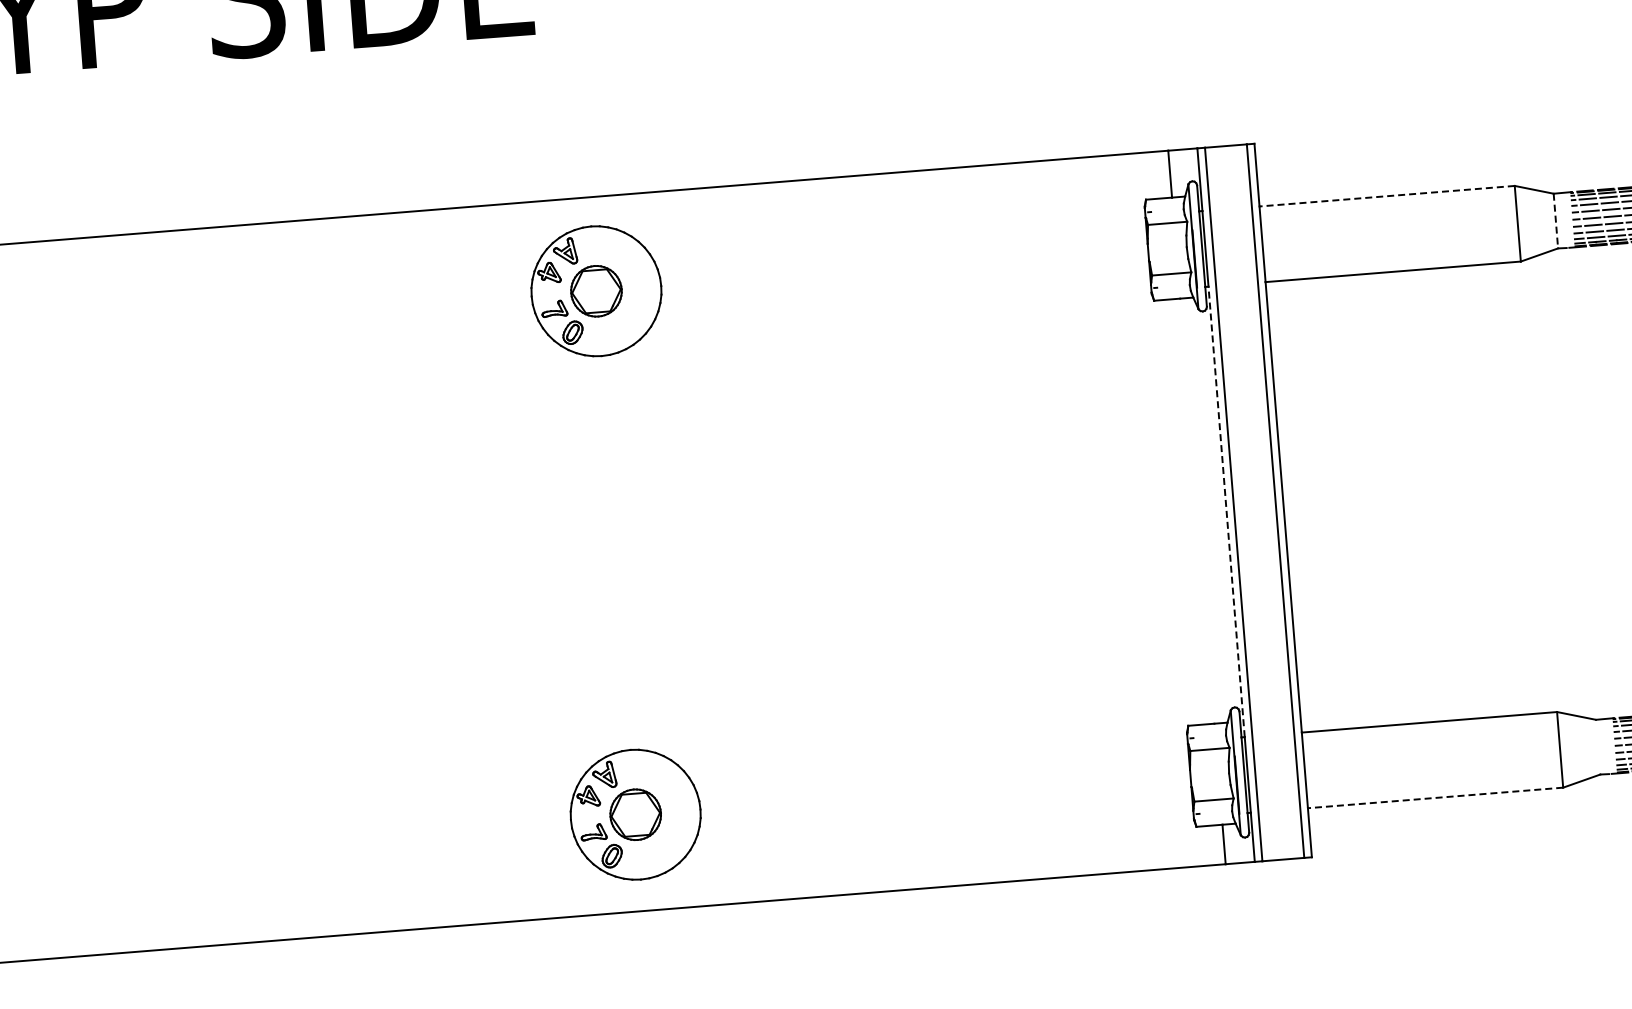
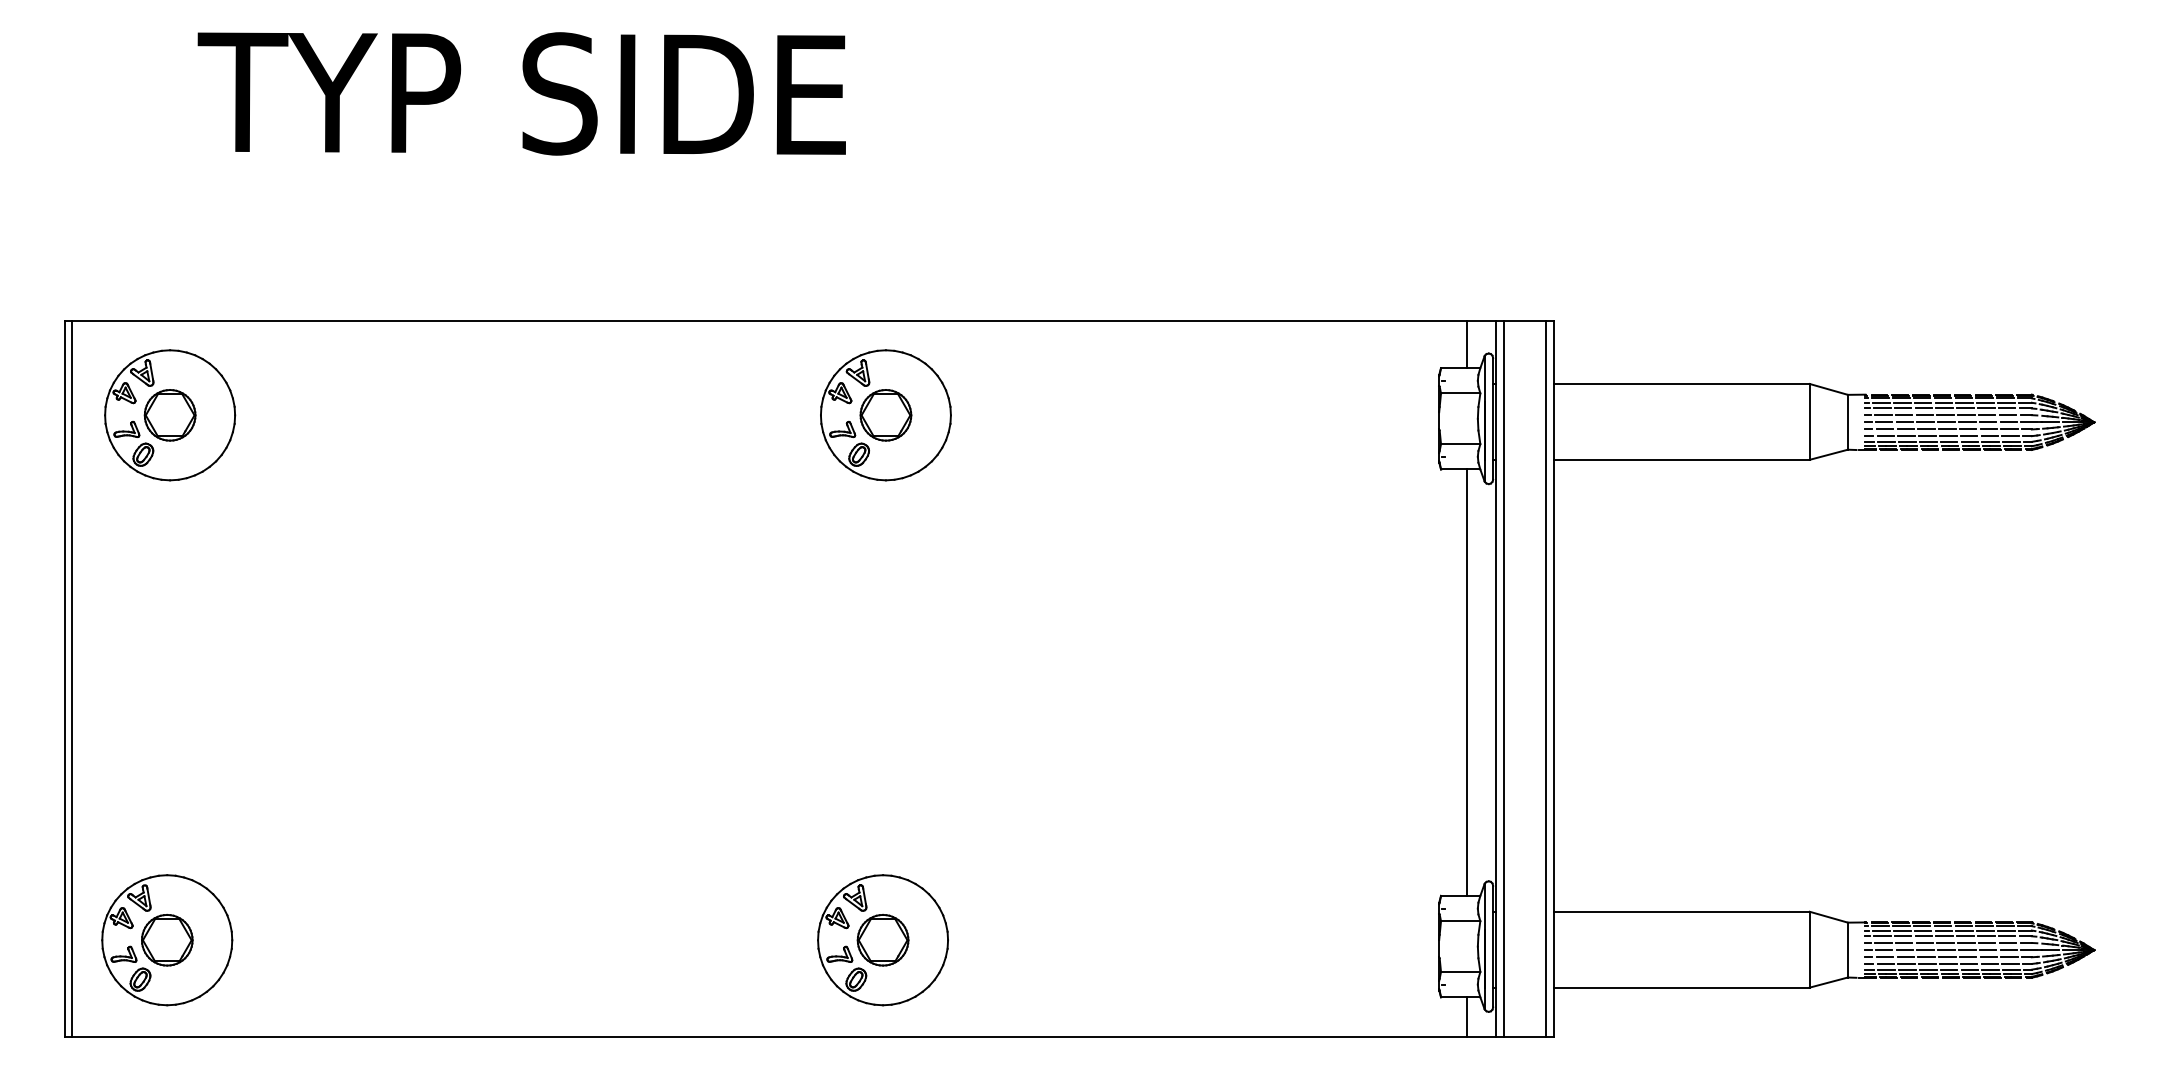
line: (1386, 195) -> (1681, 383), dashed -> solid
line: (1555, 221) -> (1847, 422), dashed -> solid
line: (1197, 510) -> (1467, 682), added
line: (1226, 511) -> (1496, 685), dashed -> solid
line: (1597, 746) -> (1847, 949), added
line: (1435, 797) -> (1681, 987), dashed -> solid

